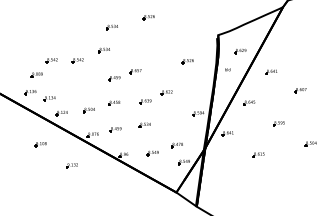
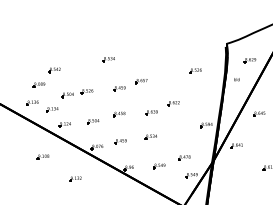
part: (148, 17) -> (154, 25), removed
part: (111, 27) -> (116, 35), removed
part: (77, 60) -> (81, 70), removed
part: (73, 83) -> (77, 93), added

